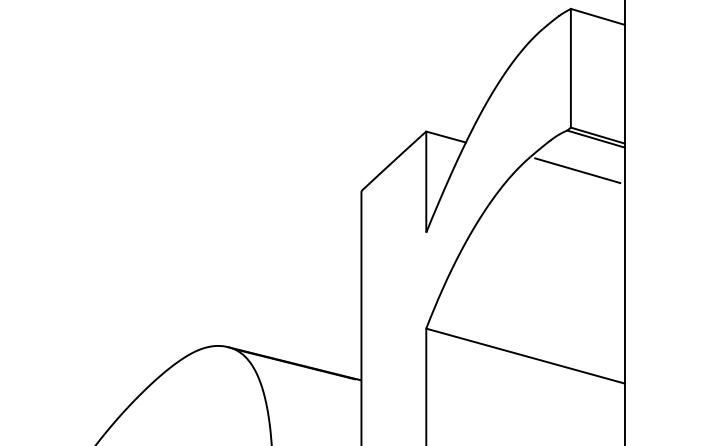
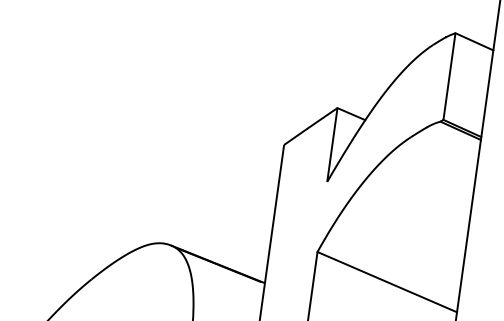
line: (577, 170) -> (443, 151), removed

